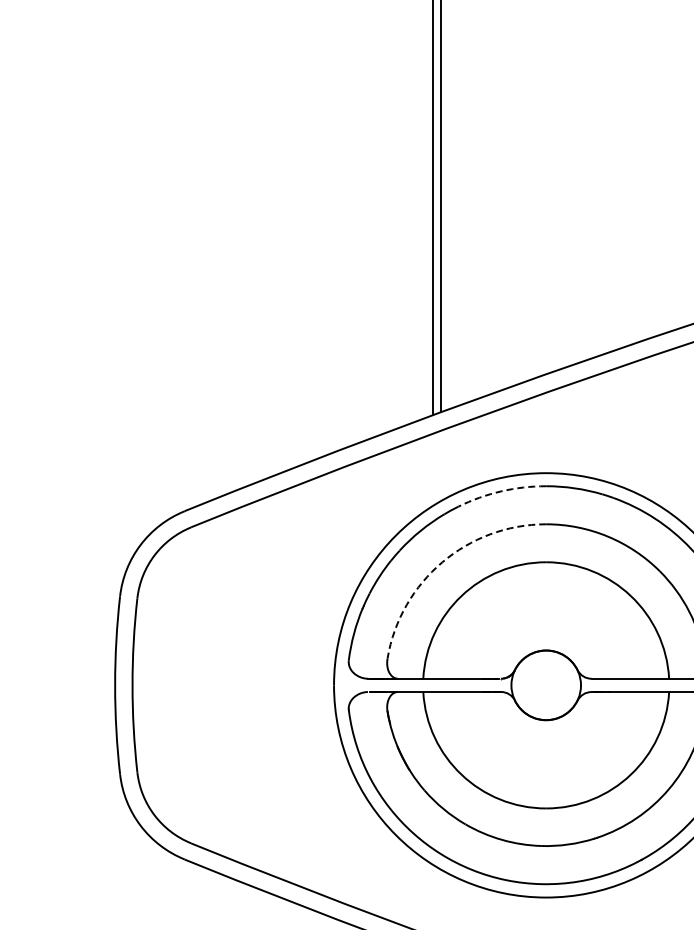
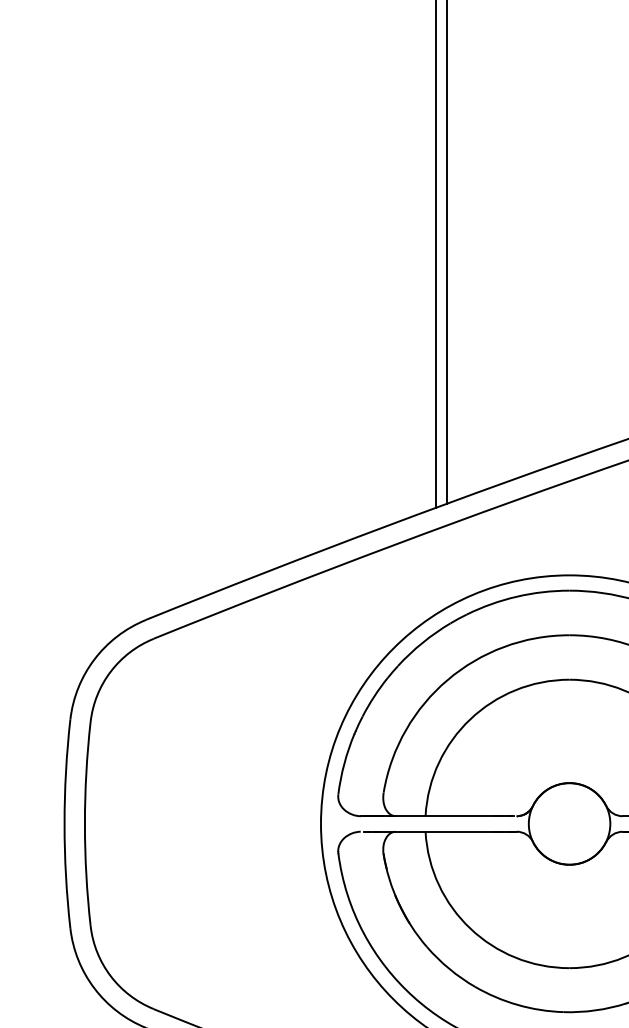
arc: (501, 491) -> (517, 596), dashed -> solid
arc: (442, 562) -> (448, 680), dashed -> solid

